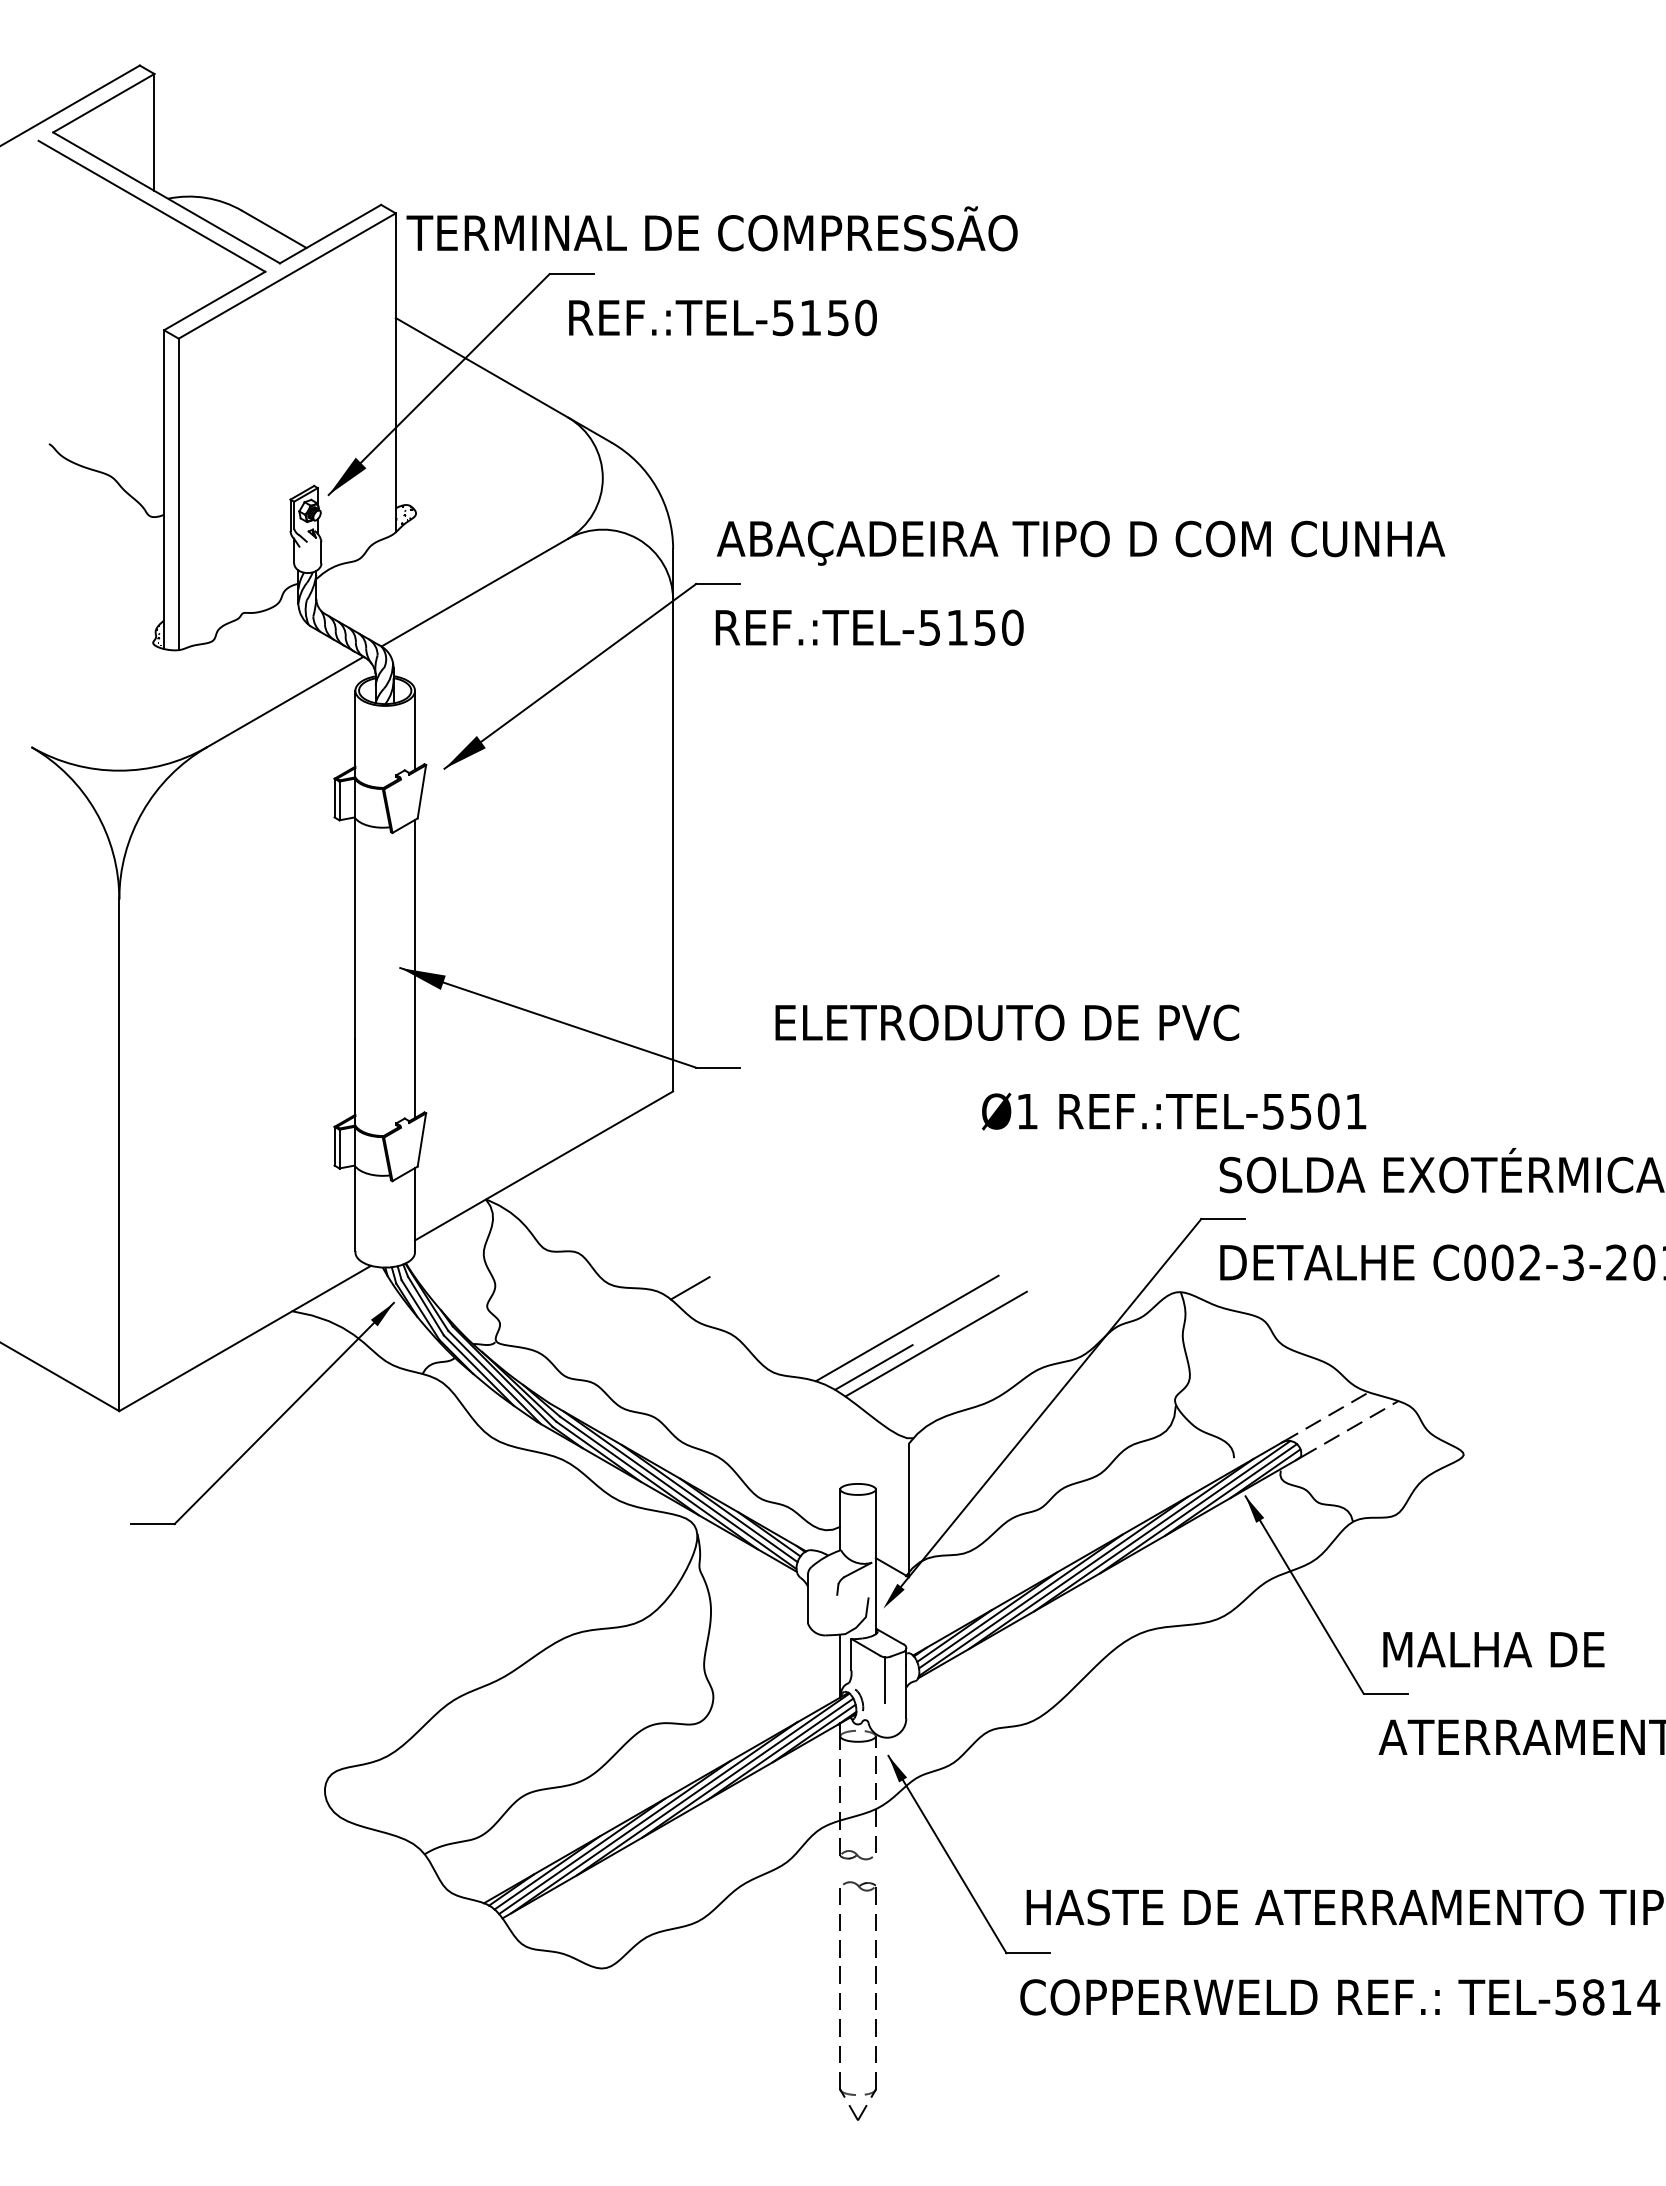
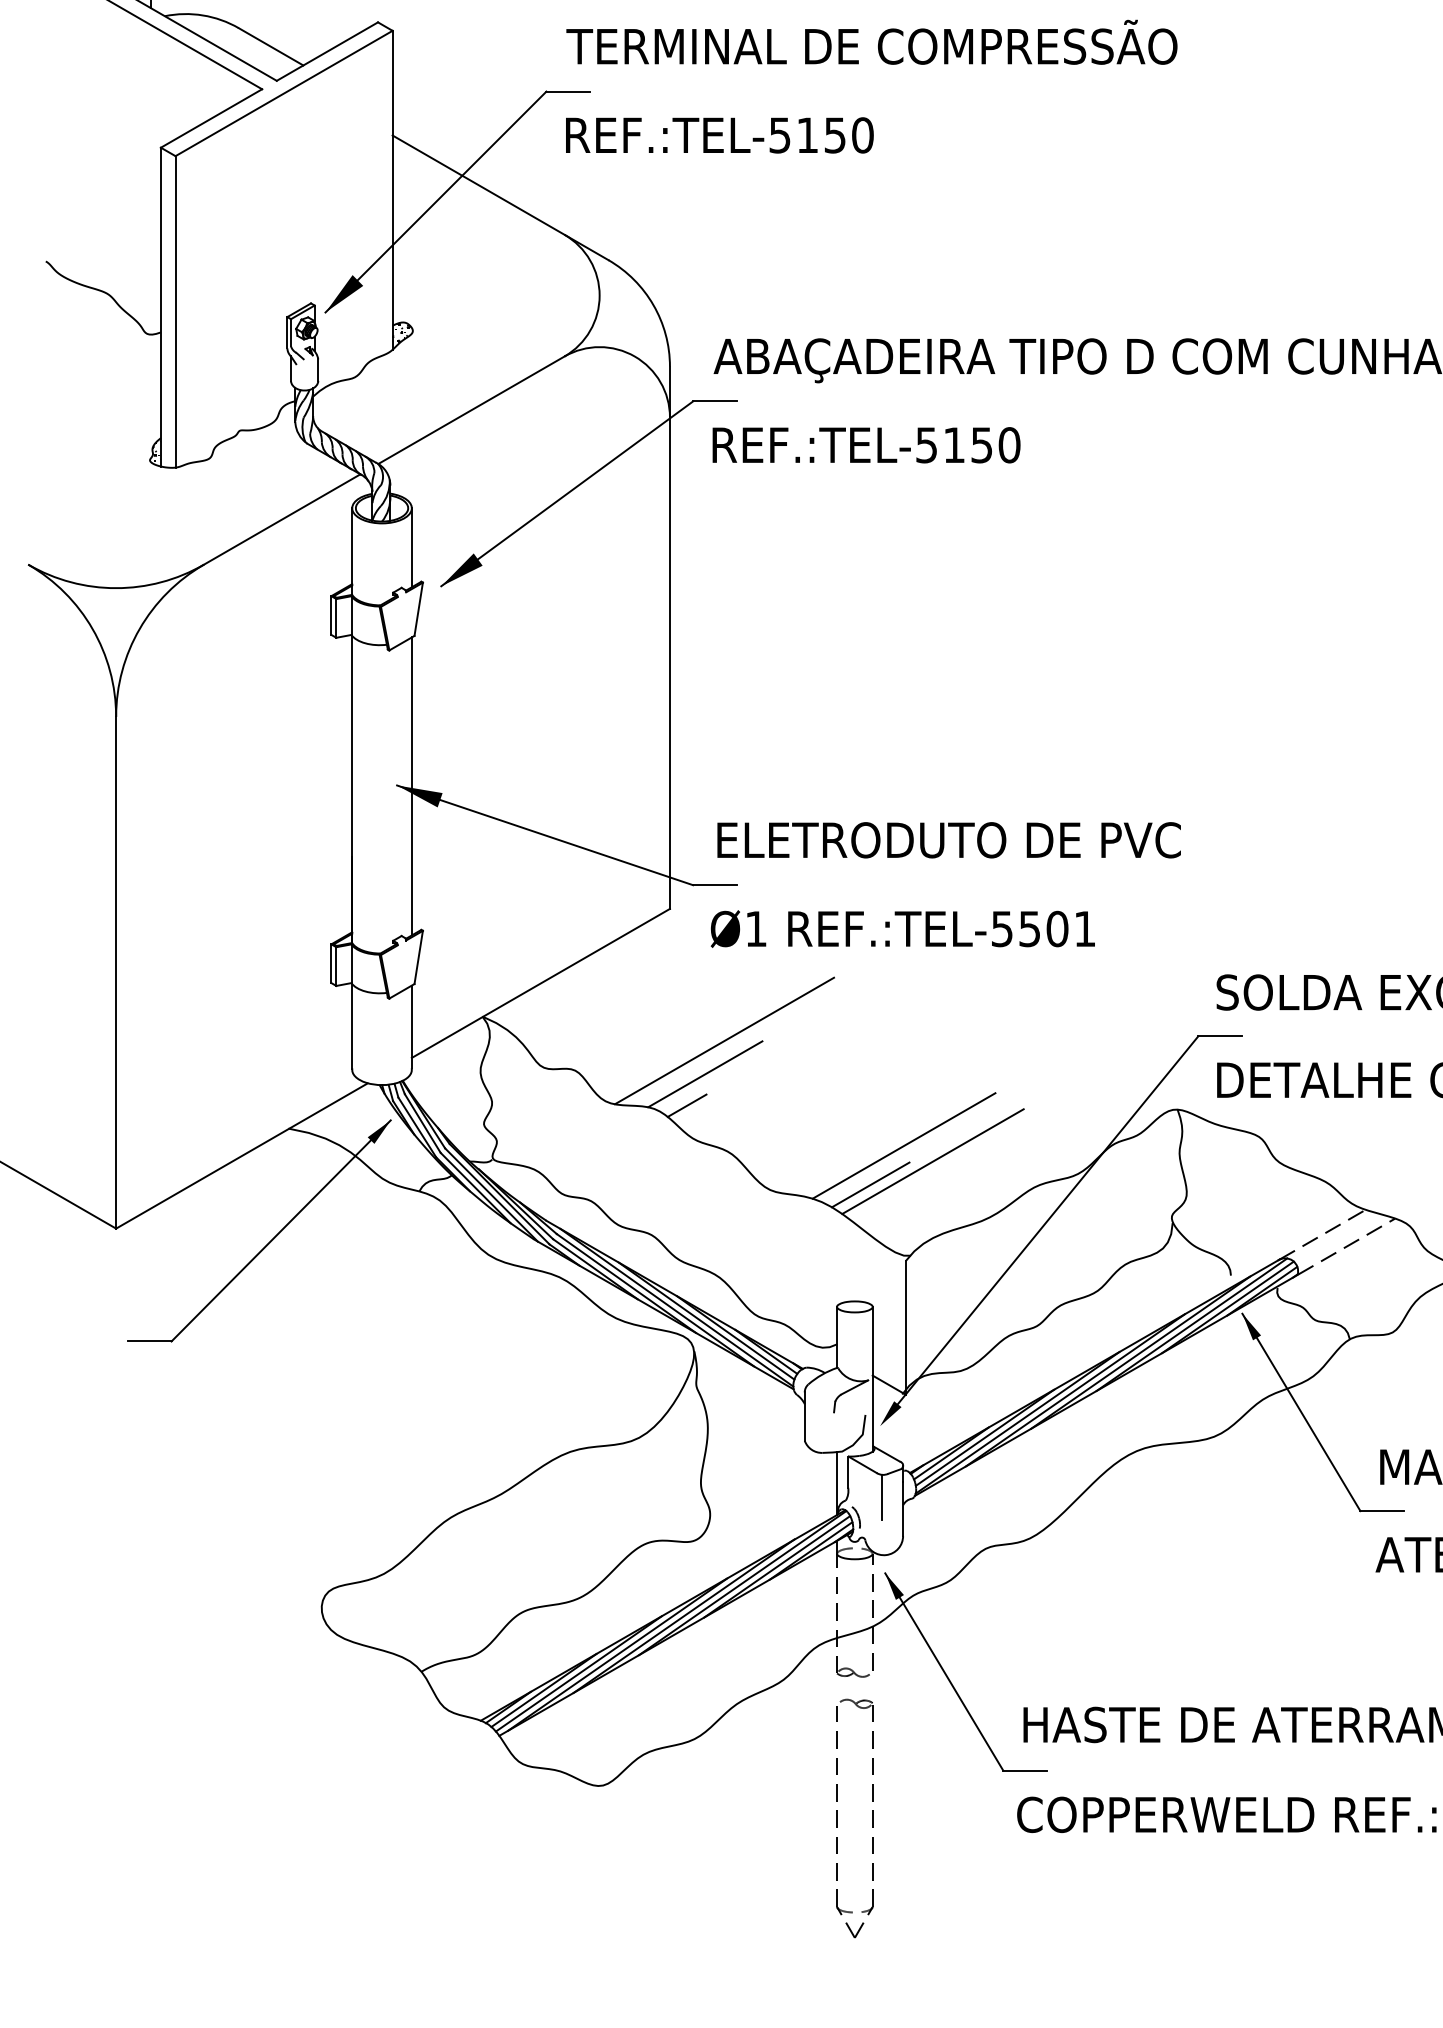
text: (711, 228) -> (871, 41), moved
text: (1007, 1022) -> (949, 839), moved
text: (1174, 1111) -> (903, 928), moved
line: (727, 1223) -> (724, 1040), added
line: (708, 1256) -> (705, 1073), added

